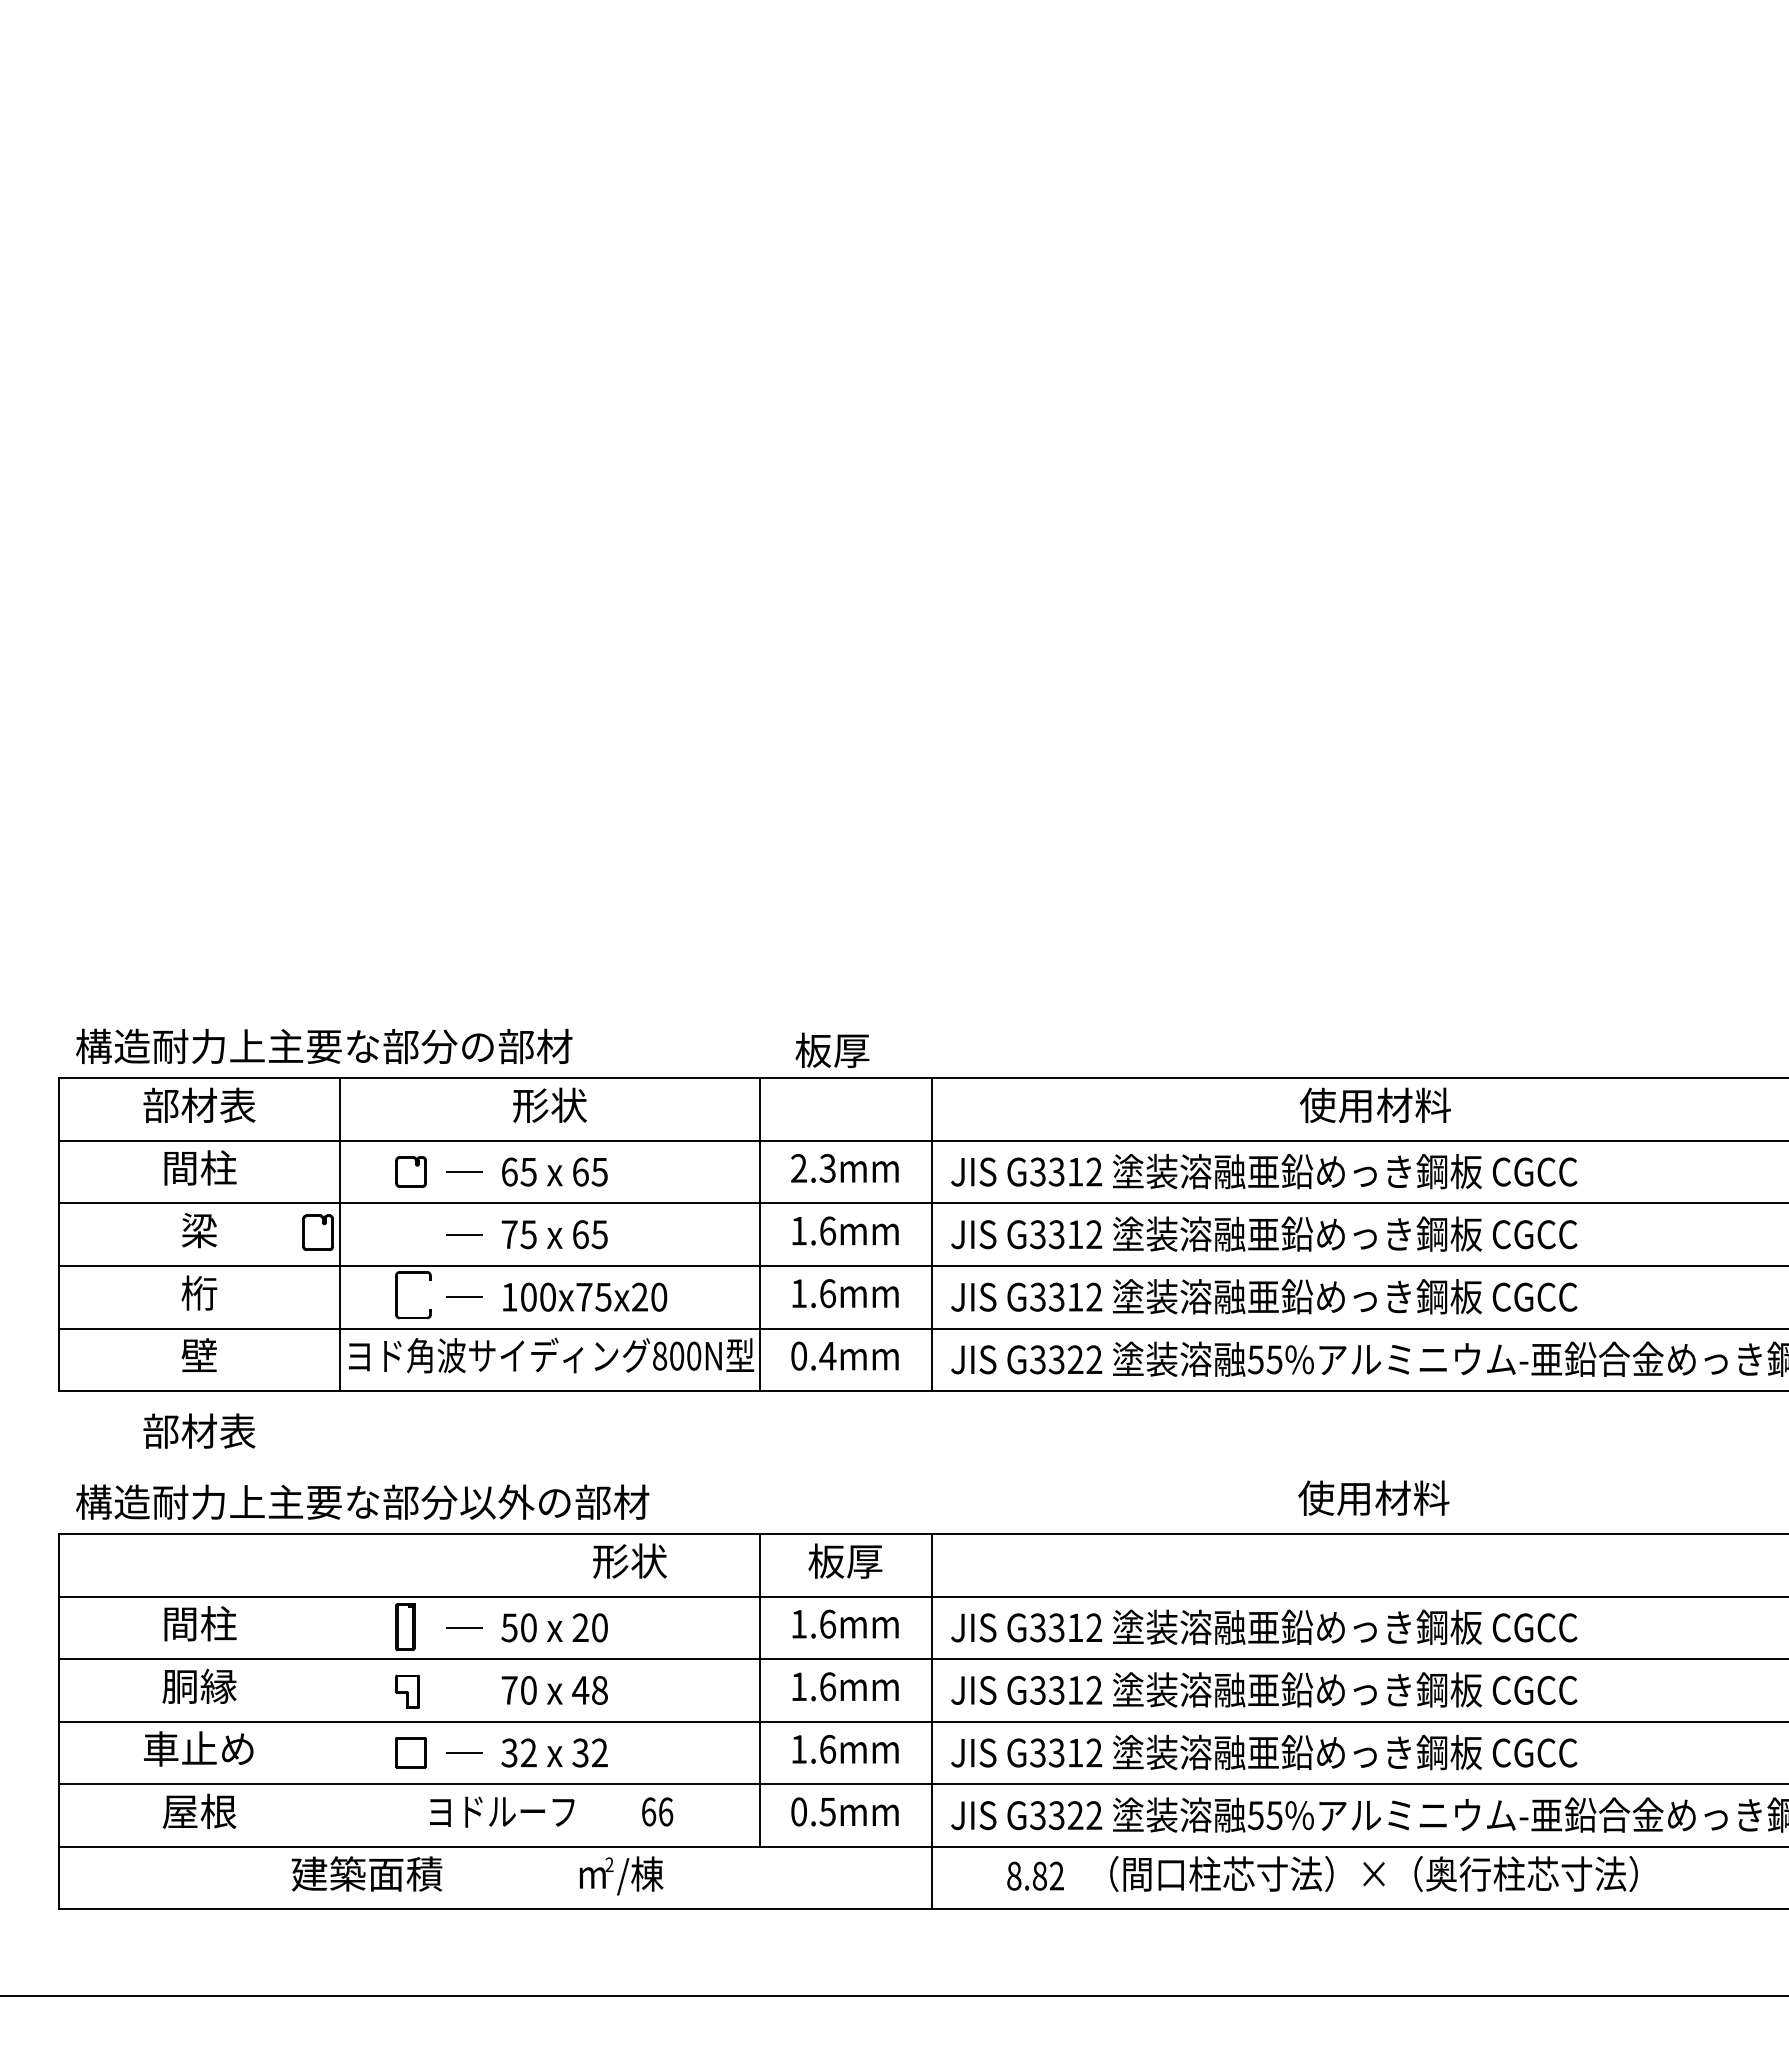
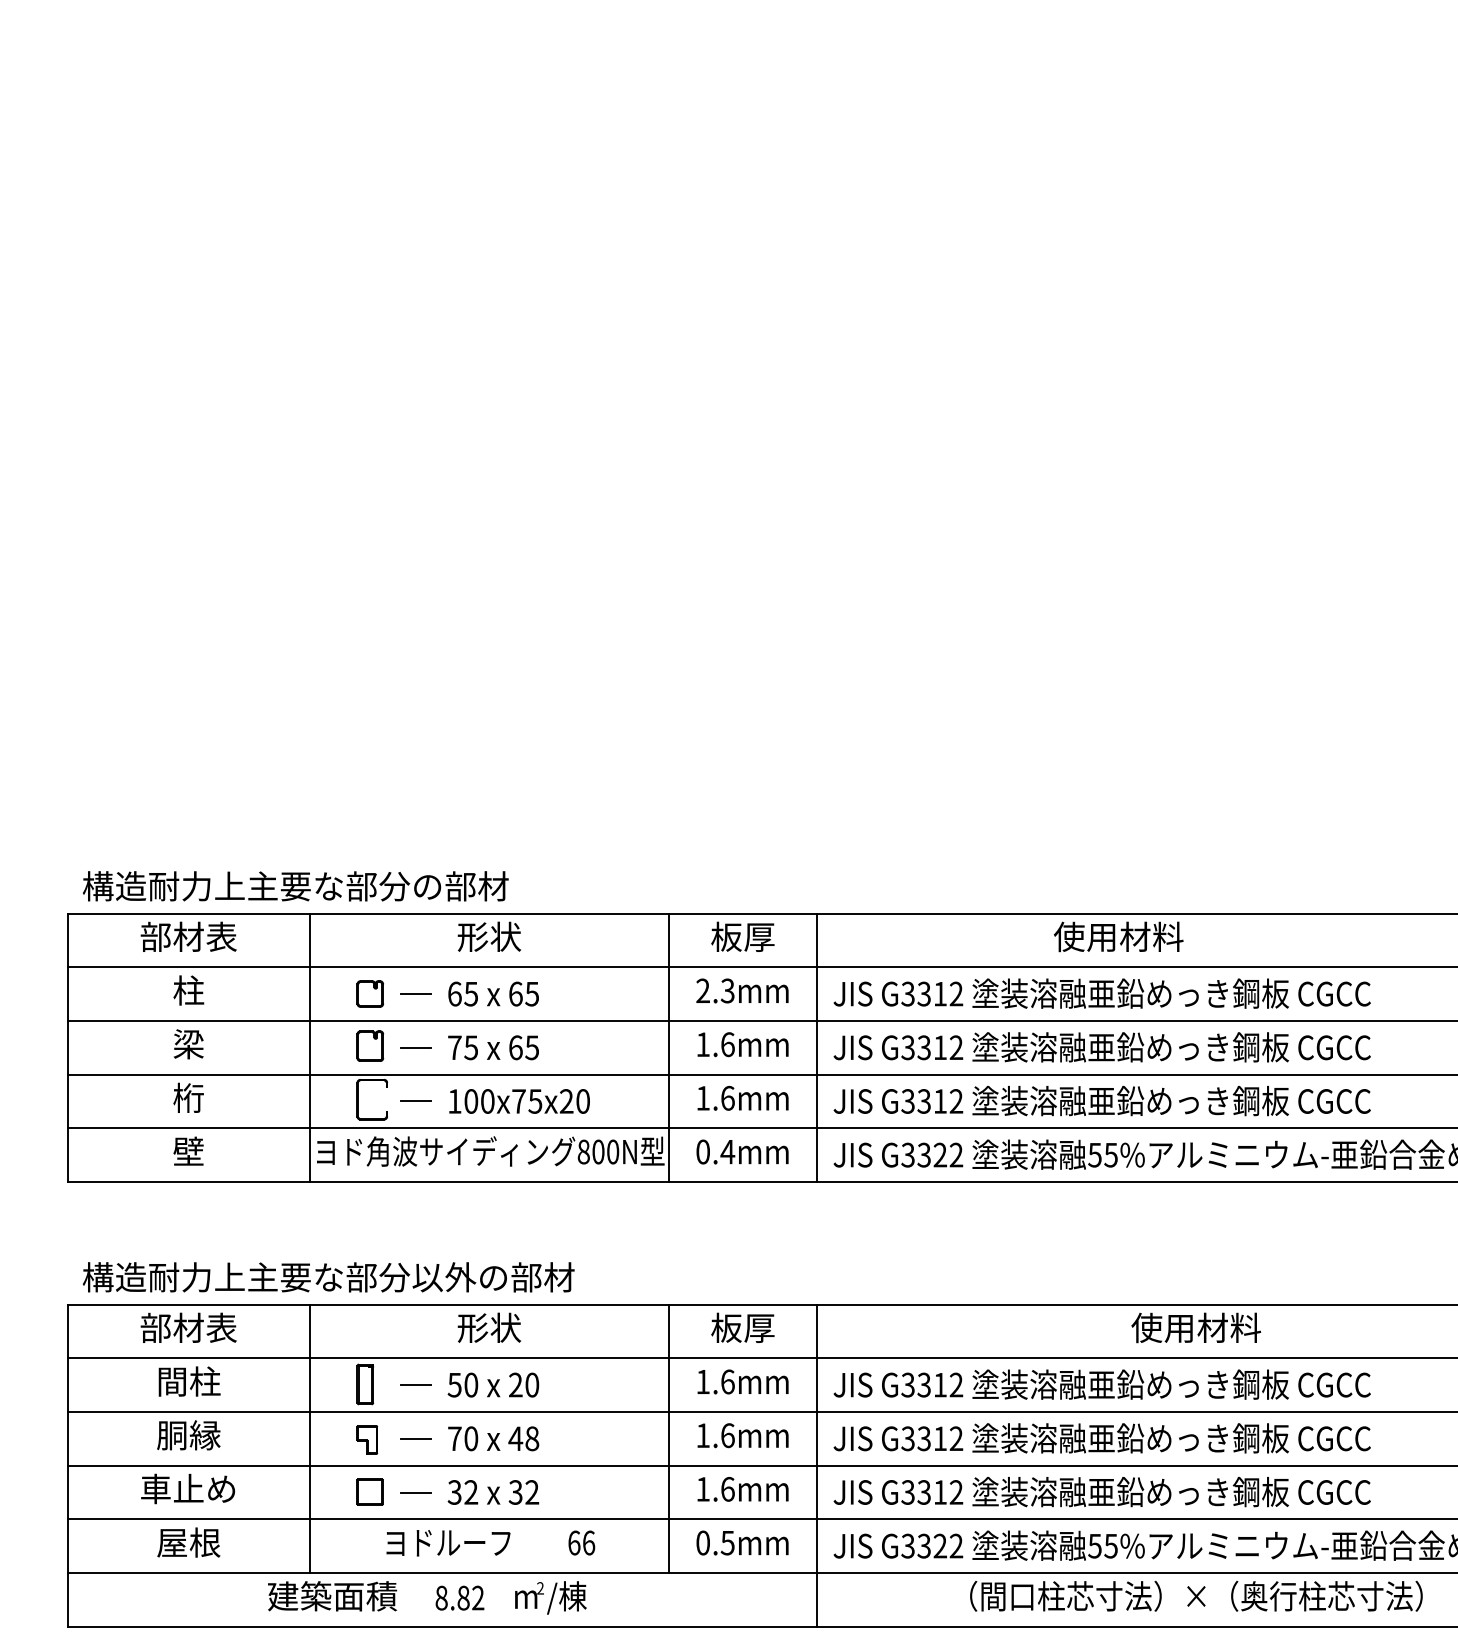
text: (832, 1049) -> (742, 936), moved
text: (1375, 1105) -> (1118, 936), moved
text: (200, 1167) -> (189, 990), 間柱 -> 柱
part: (317, 1232) -> (369, 1045), moved
text: (199, 1430) -> (188, 1327), moved
text: (1373, 1497) -> (1195, 1327), moved
text: (629, 1560) -> (489, 1327), moved
line: (464, 1689) -> (416, 1437), added
line: (340, 1690) -> (309, 1438), added
text: (1035, 1875) -> (459, 1597), moved

